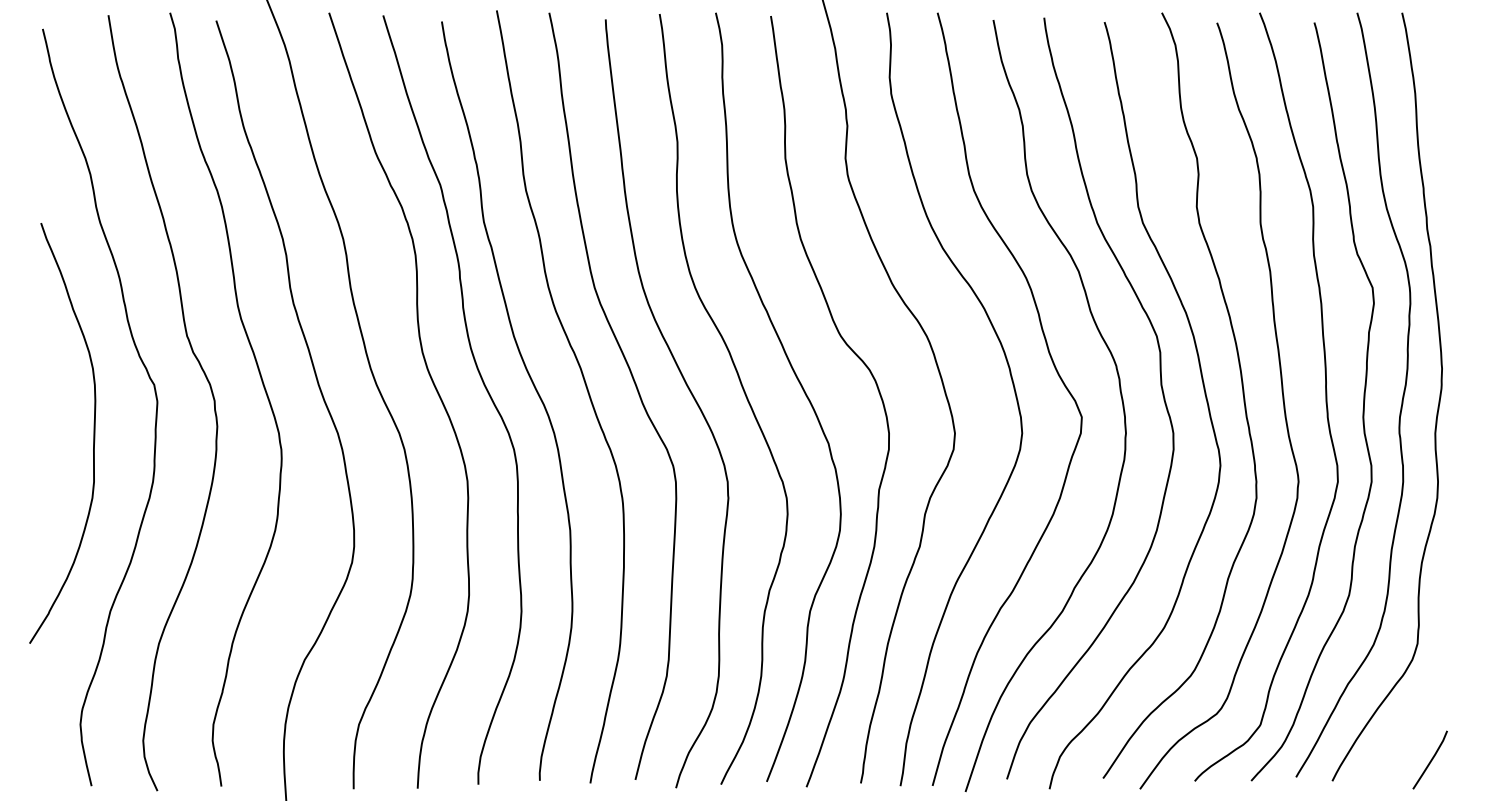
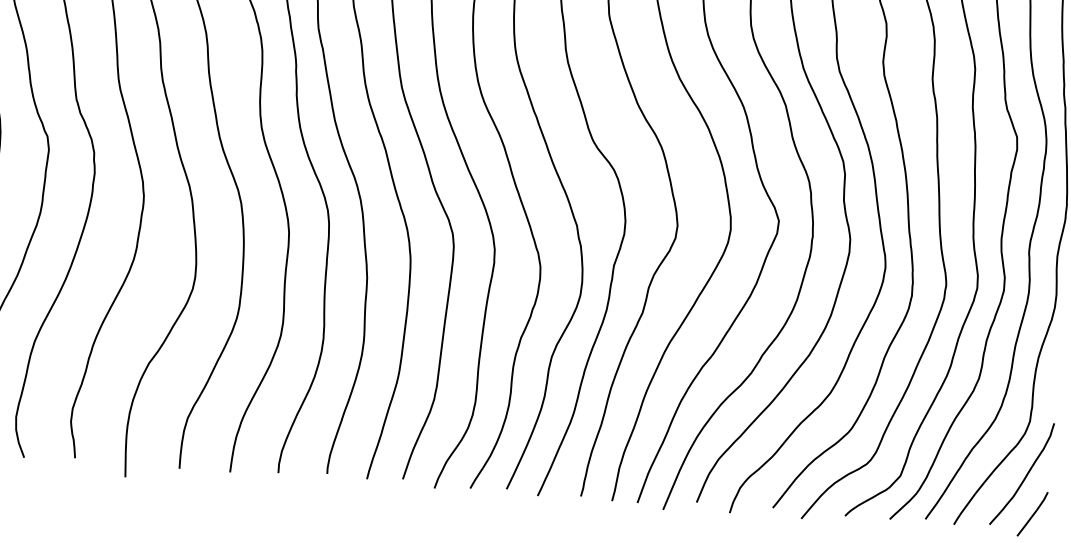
curve: (1417, 712) -> (1025, 475), added

